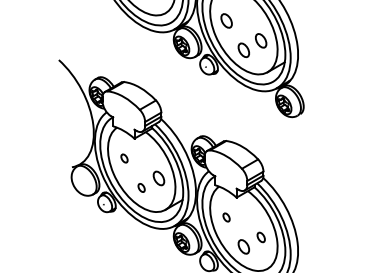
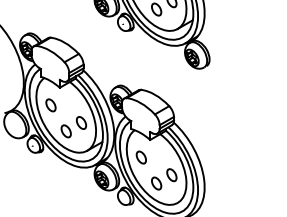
part: (124, 158) -> (50, 105), size x1.67
part: (141, 187) -> (66, 130), size x1.67
part: (226, 217) -> (141, 157), size x1.67
part: (261, 237) -> (172, 175), size x1.43

